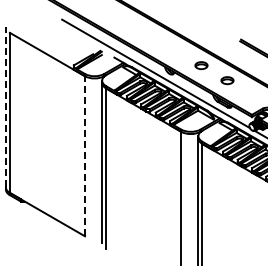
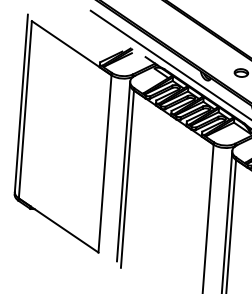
line: (5, 106) -> (21, 102), dashed -> solid
line: (84, 155) -> (104, 163), dashed -> solid

